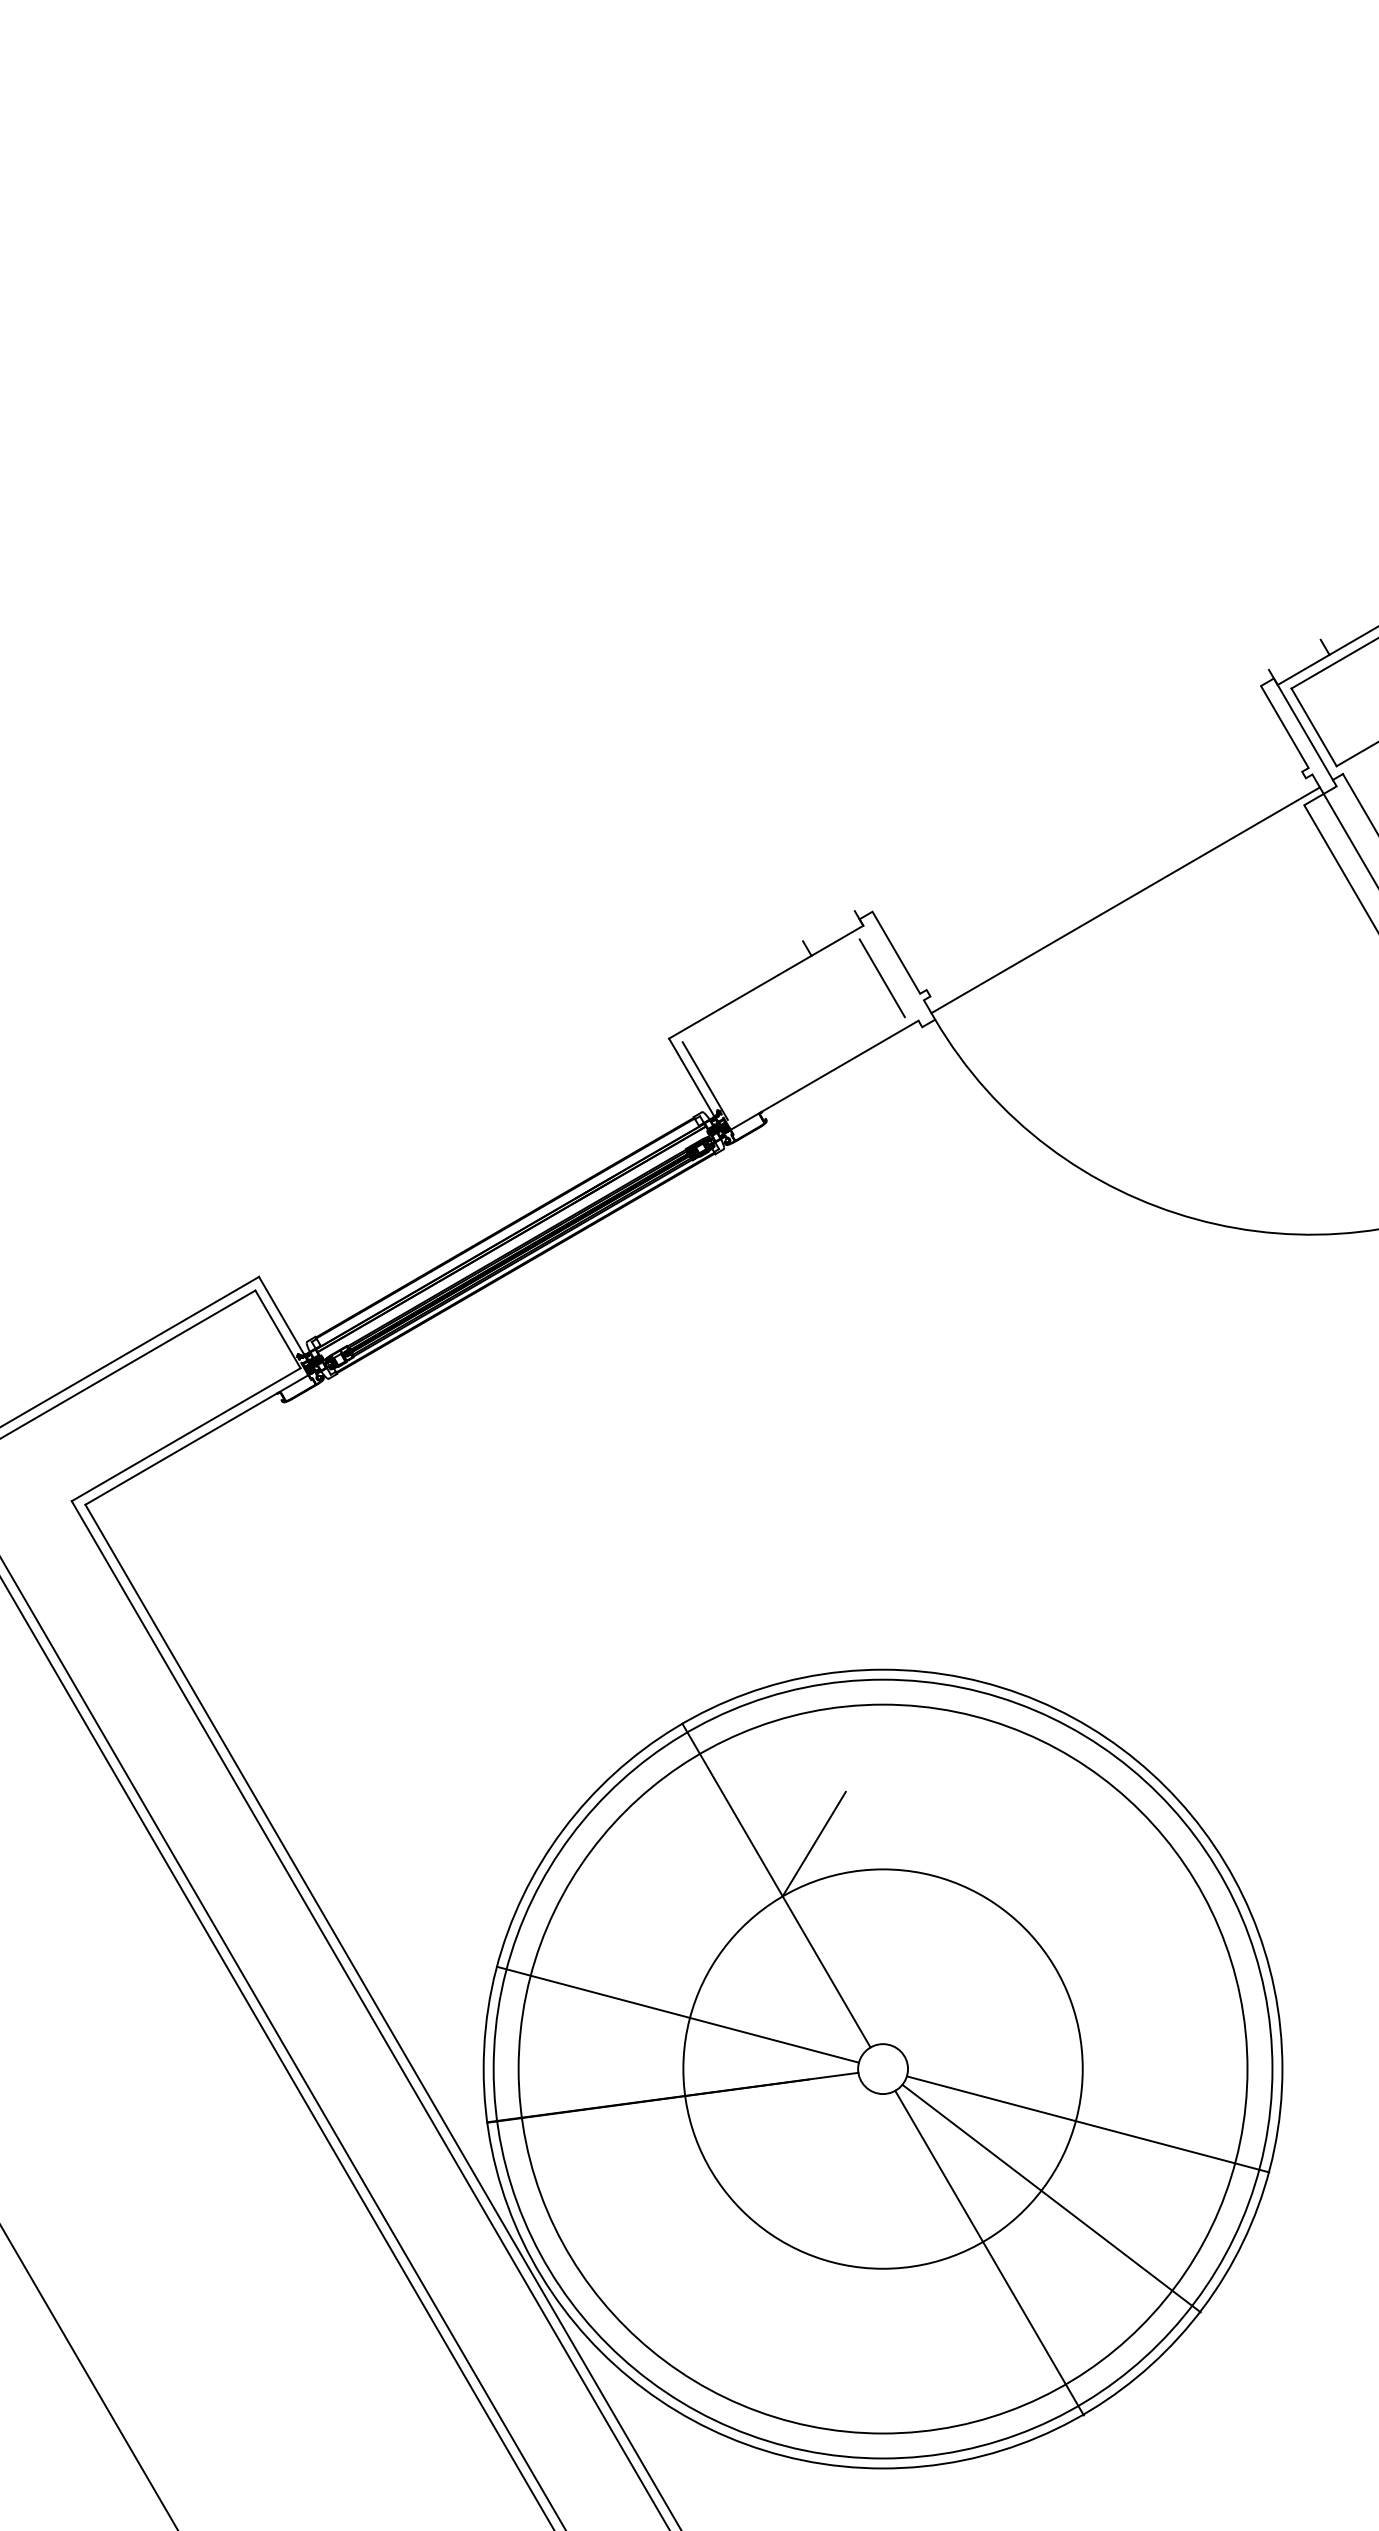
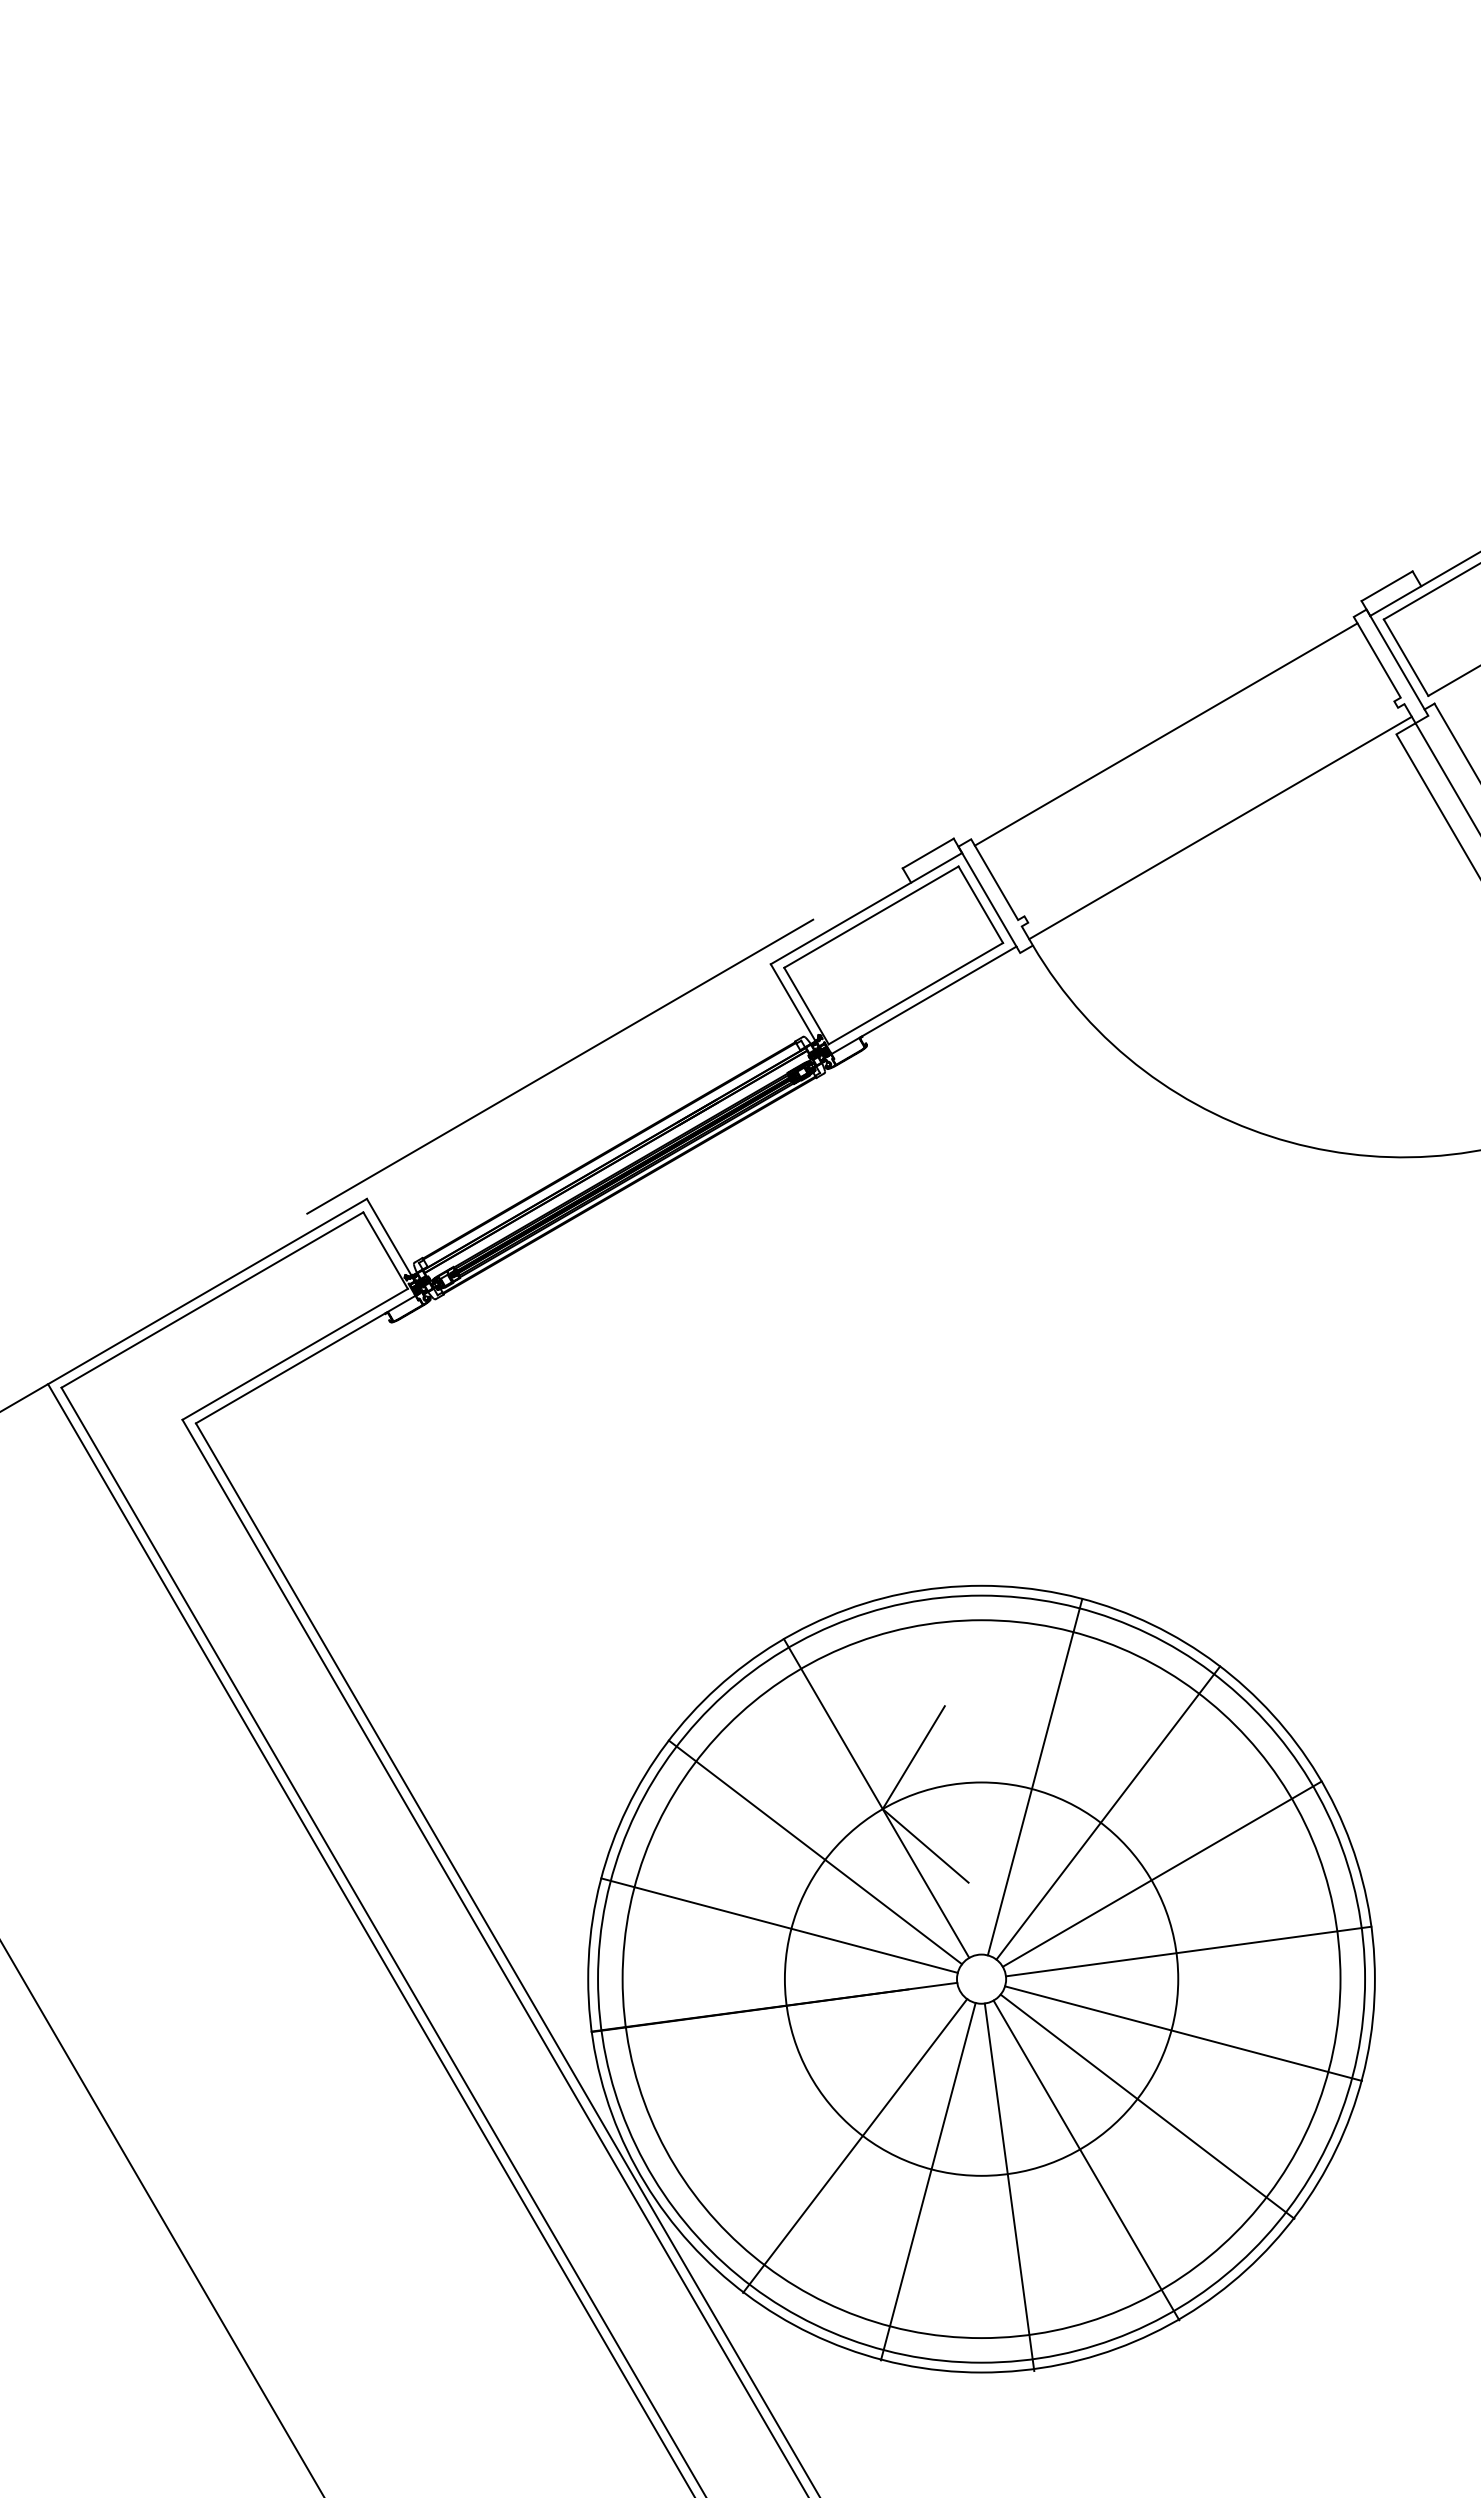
line: (1294, 655) -> (1386, 586), added
line: (1069, 805) -> (1165, 734), added
line: (828, 926) -> (927, 853), added
line: (891, 972) -> (989, 899), added
line: (771, 990) -> (871, 916), added
line: (815, 1068) -> (915, 993), added
line: (455, 1142) -> (560, 1066), added
line: (936, 1863) -> (1034, 1776), added
line: (1011, 1899) -> (1108, 1812), added
line: (826, 1933) -> (925, 1845), added
line: (714, 1940) -> (815, 1852), added
line: (1065, 1961) -> (1161, 1873), added
line: (1093, 2040) -> (1188, 1951), added
line: (755, 2237) -> (855, 2145), added
line: (828, 2274) -> (927, 2181), added
line: (911, 2280) -> (1009, 2187), added

